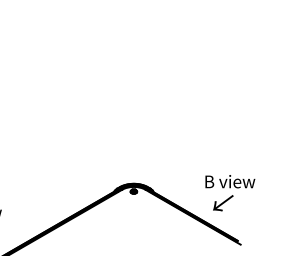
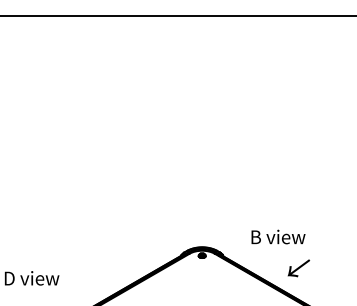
text: (230, 181) -> (278, 236), moved

